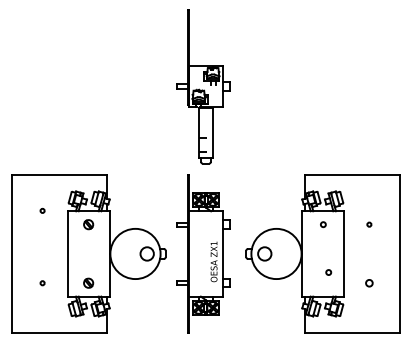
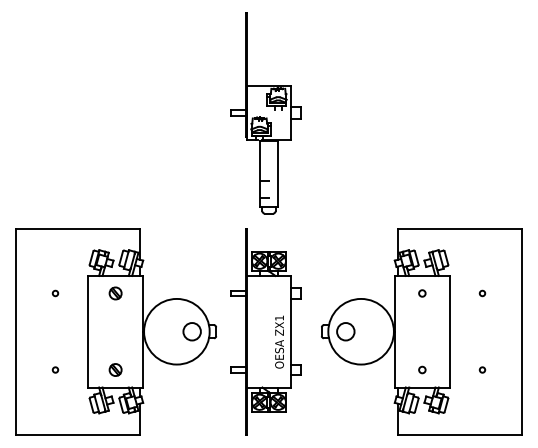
circle: (42, 210) -> (55, 293), moved
circle: (328, 272) -> (422, 369), moved
circle: (369, 282) -> (482, 369), size x0.62

